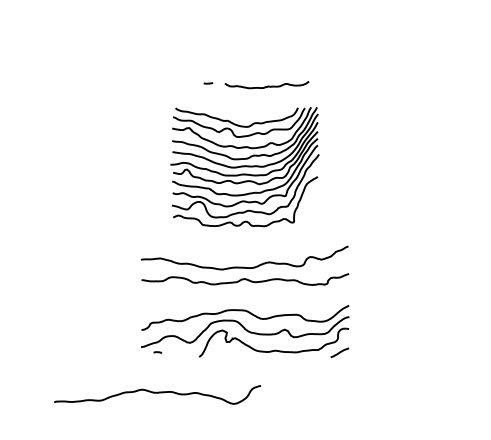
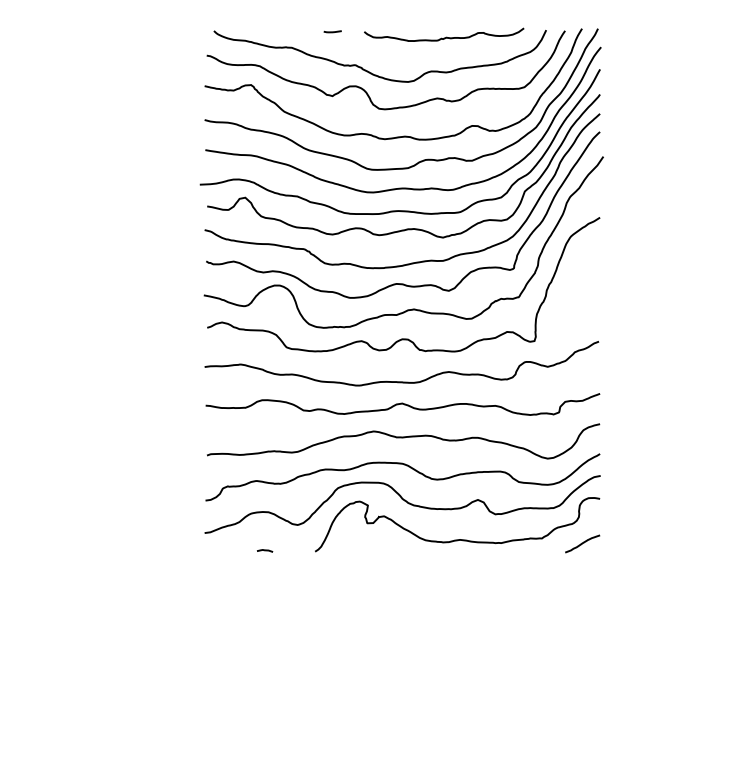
part: (244, 166) -> (401, 189), size x1.43
curve: (157, 352) -> (264, 550), moved
curve: (157, 393) -> (403, 438), moved

